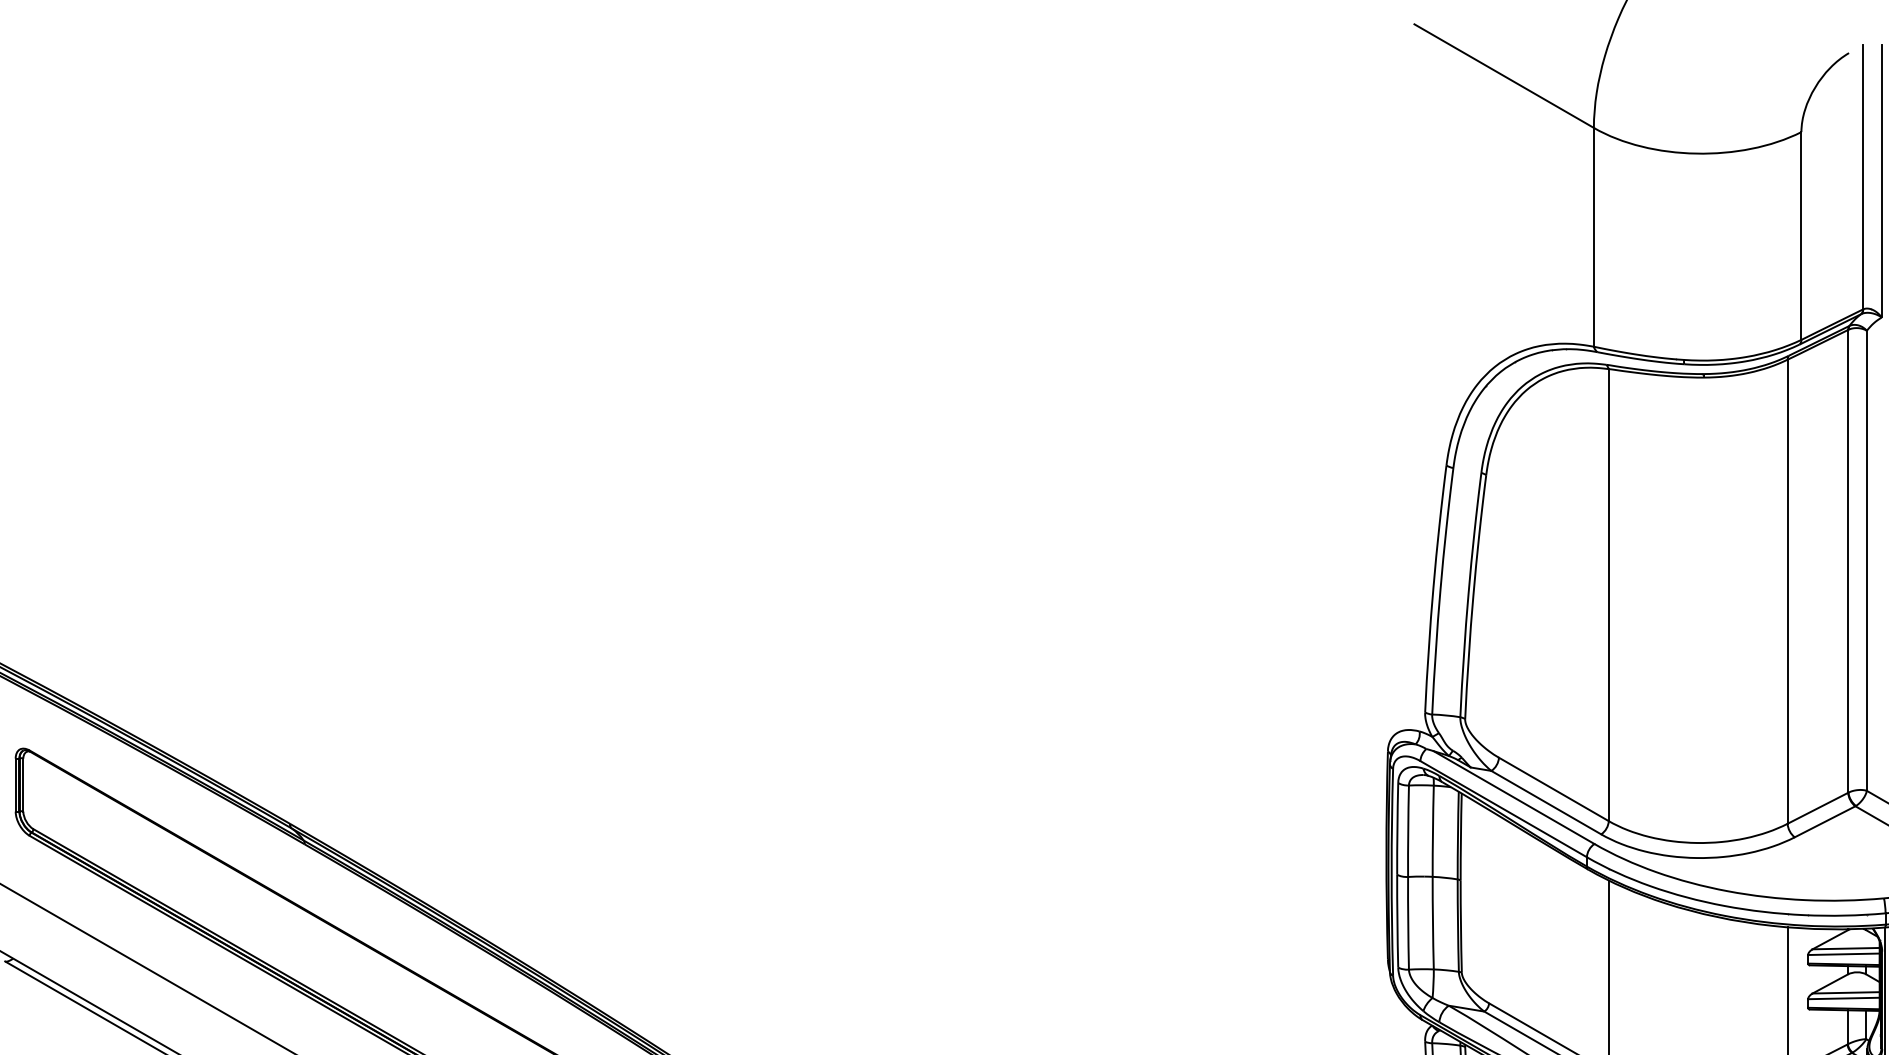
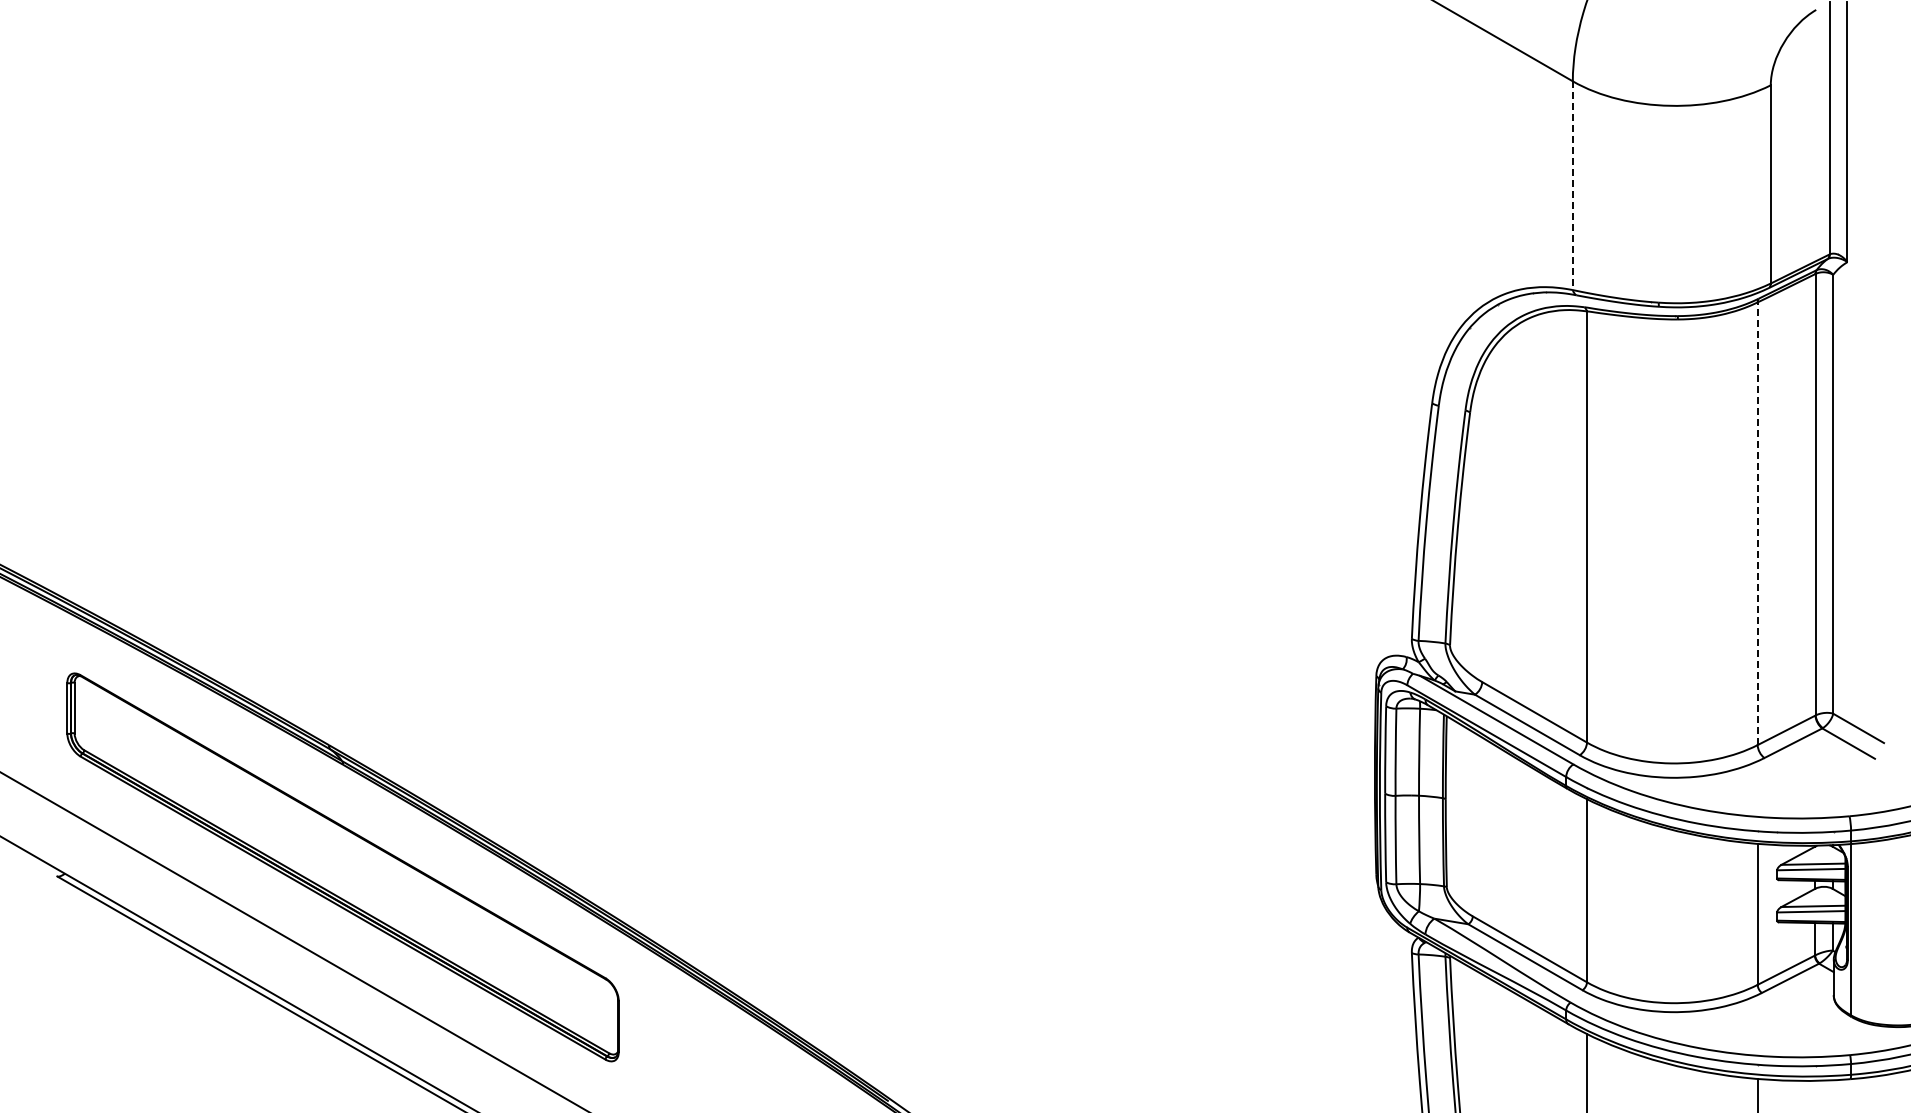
line: (1593, 238) -> (1572, 186), solid -> dashed
line: (1787, 591) -> (1757, 523), solid -> dashed

